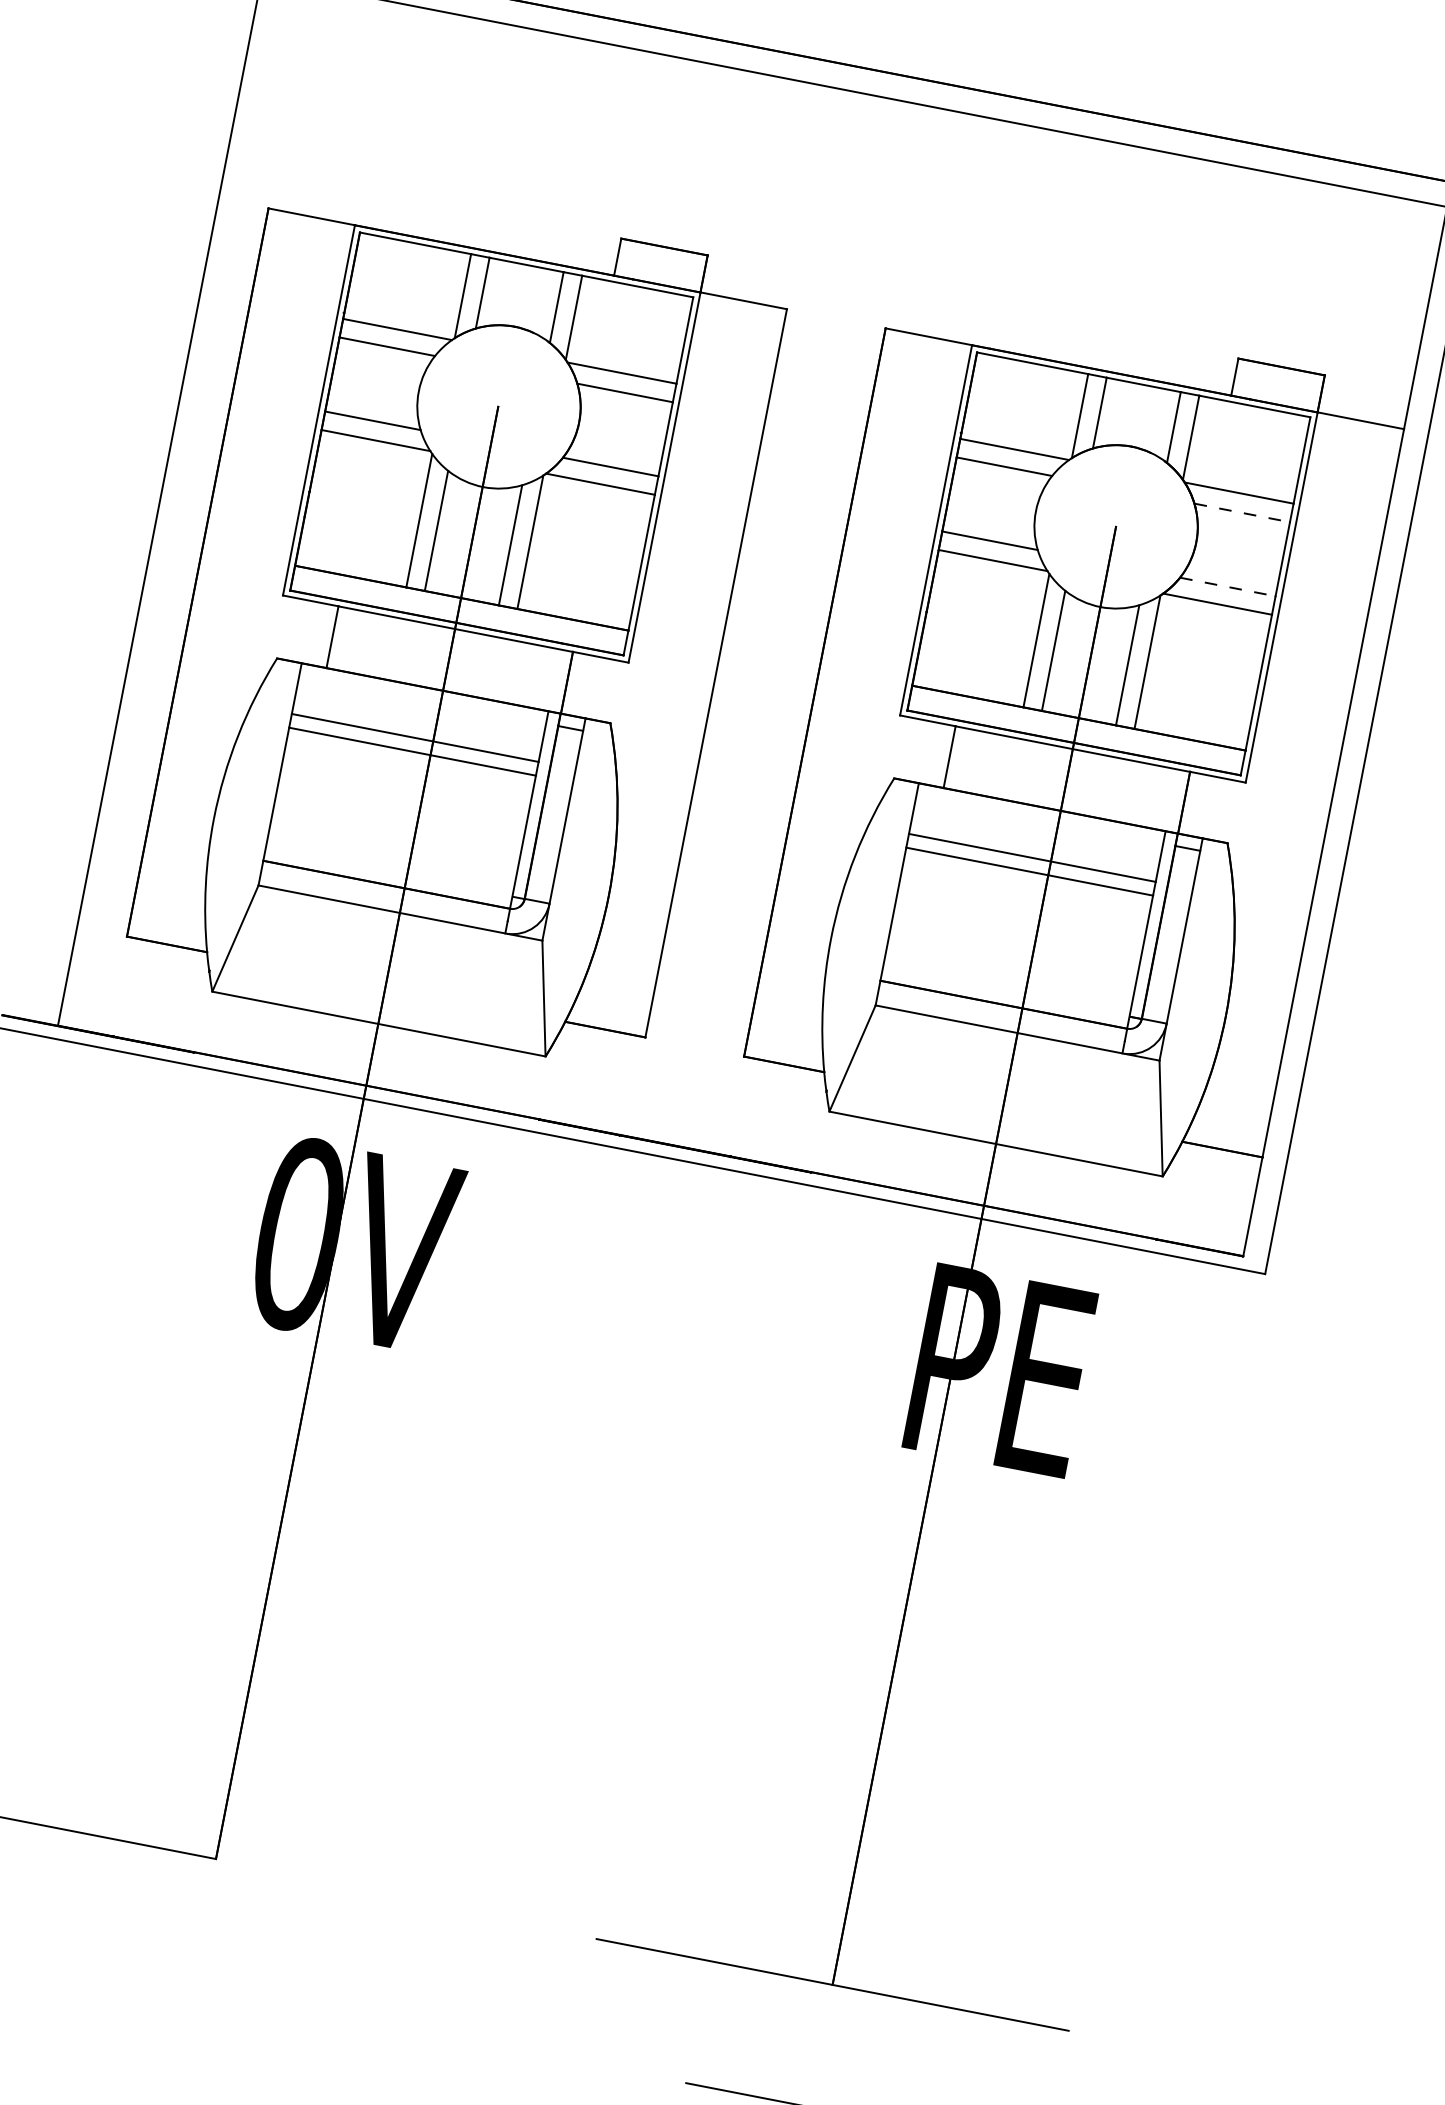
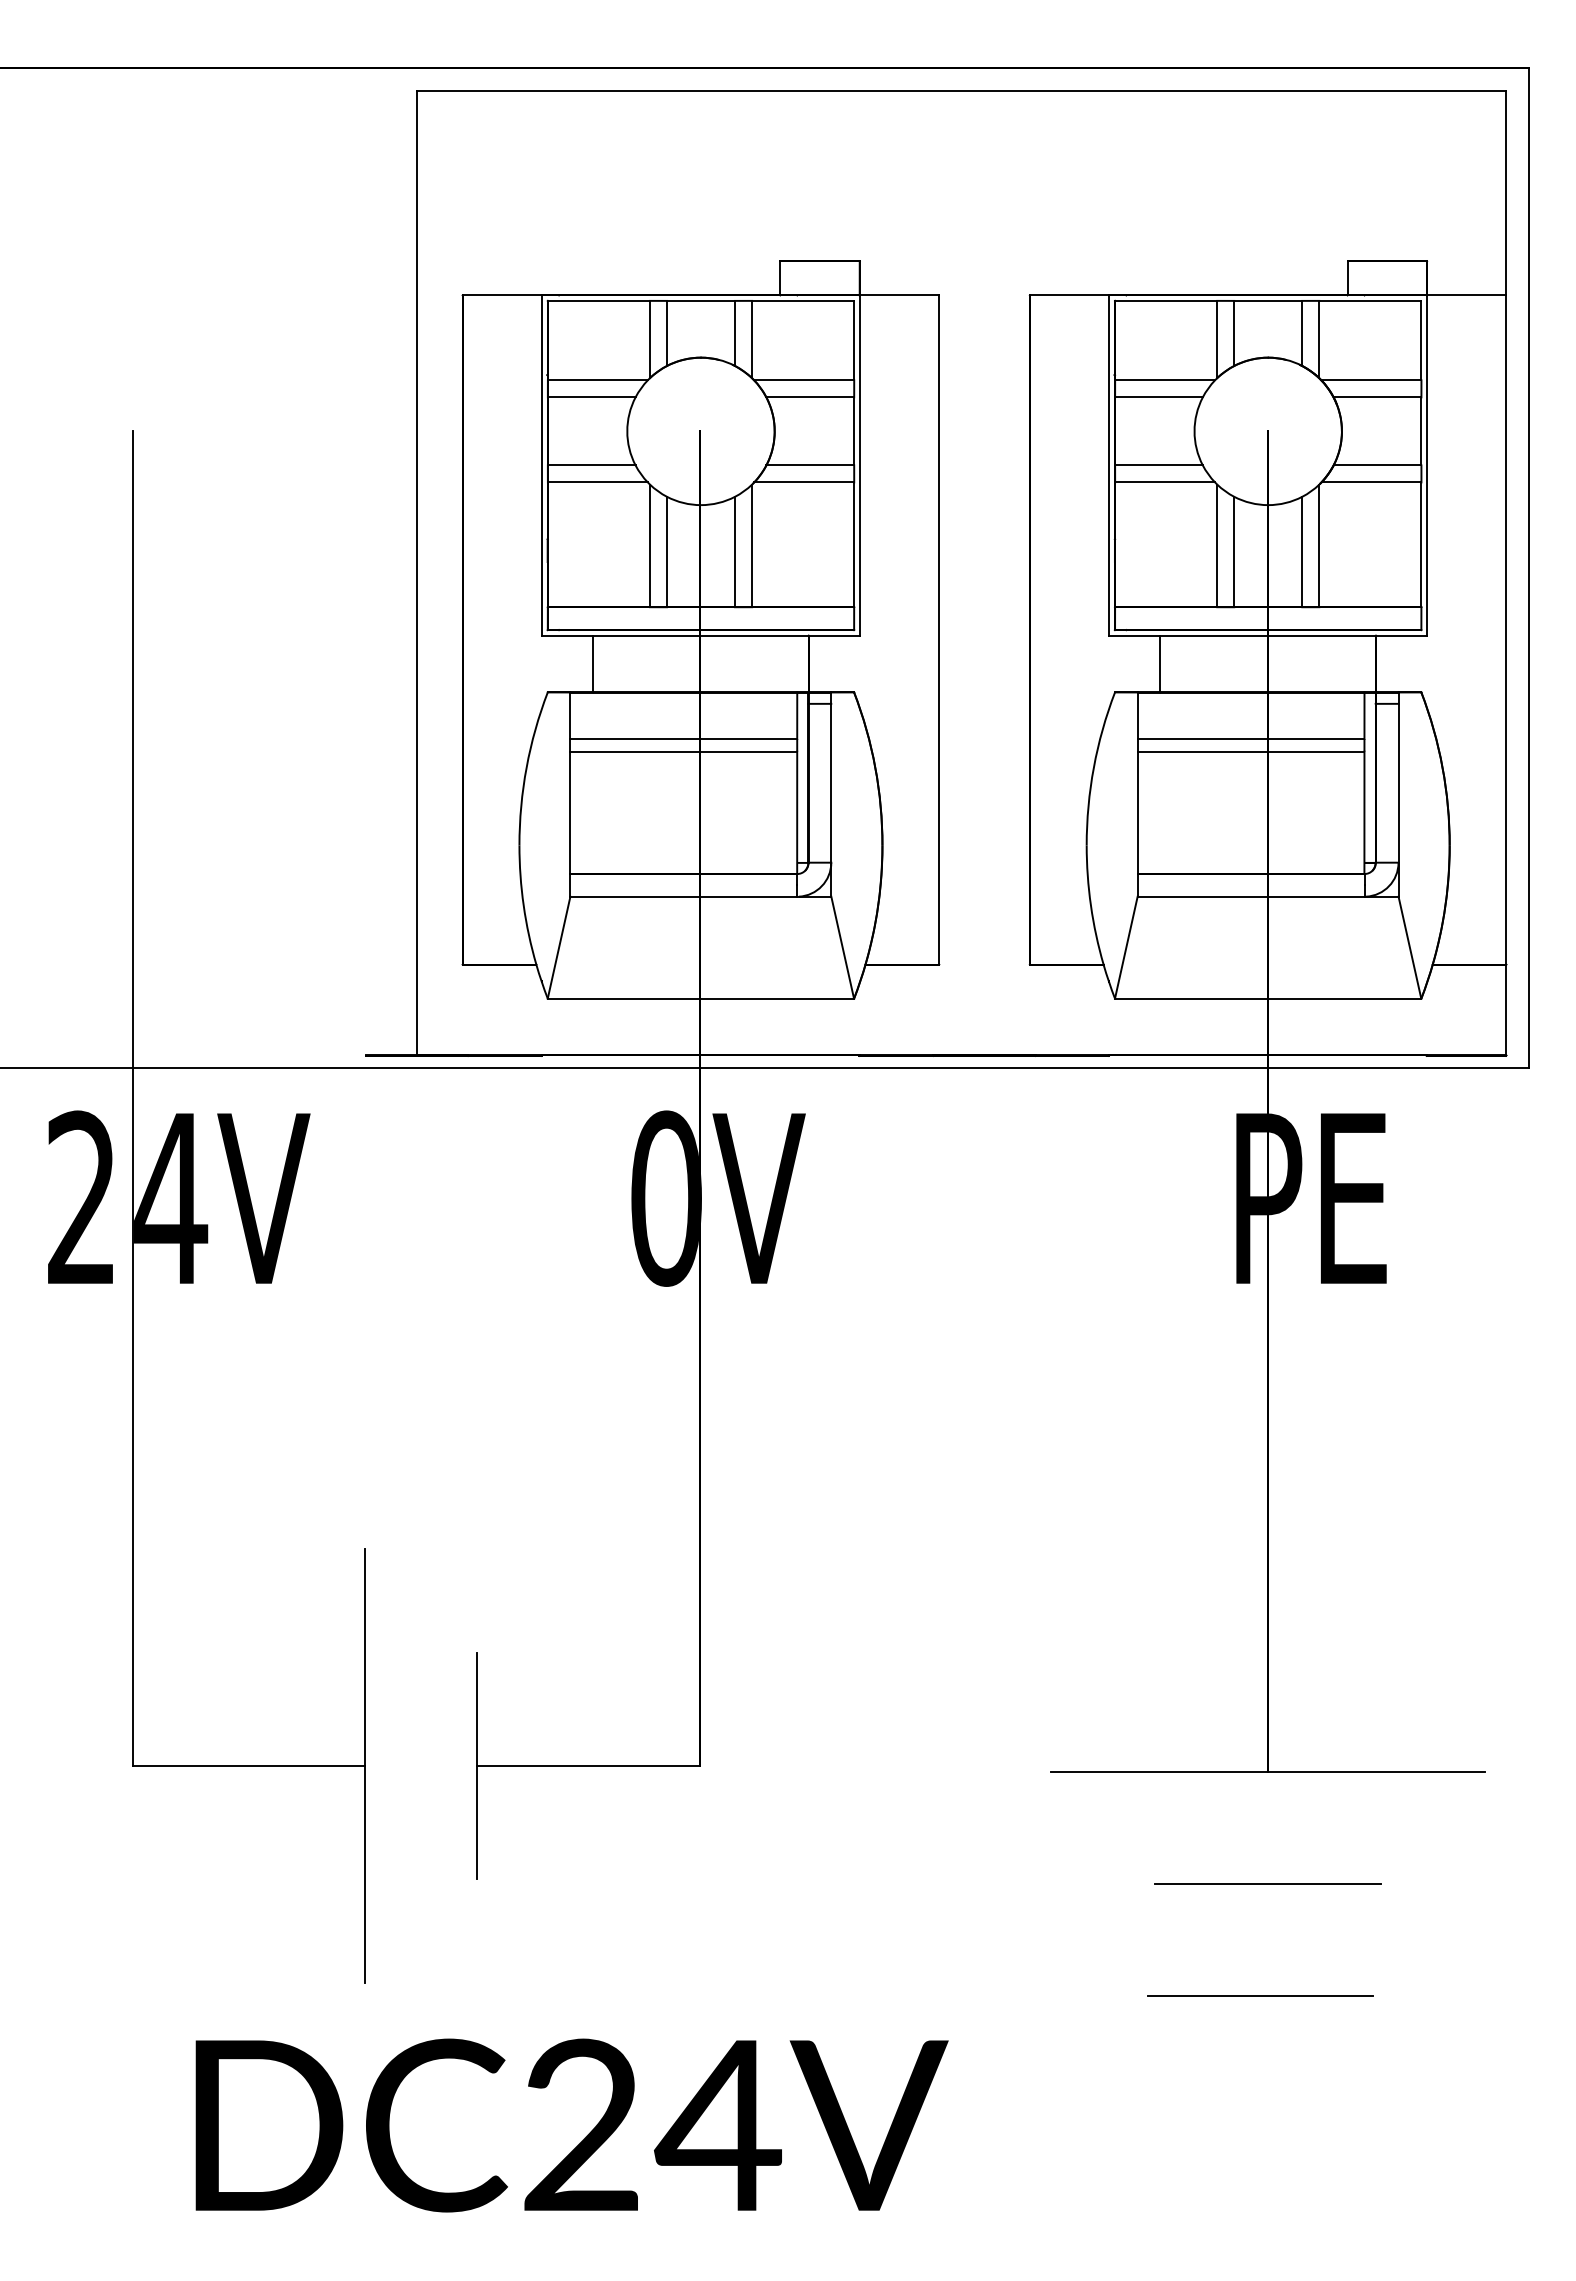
line: (1242, 513) -> (1377, 397), dashed -> solid
line: (1227, 587) -> (1377, 465), dashed -> solid

